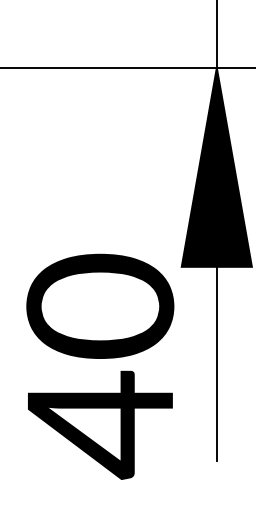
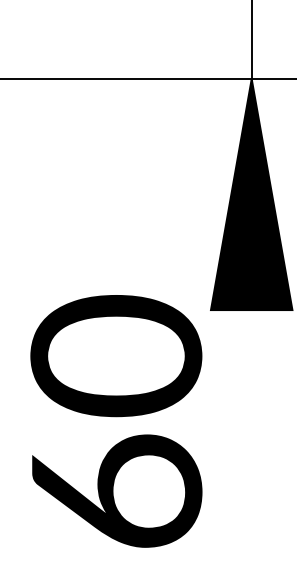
line: (216, 353) -> (251, 410), removed
text: (101, 425) -> (117, 494), 40 -> 60

